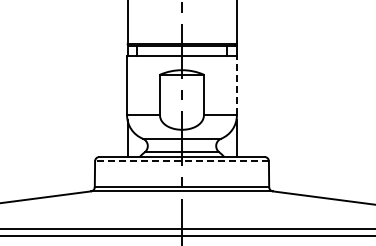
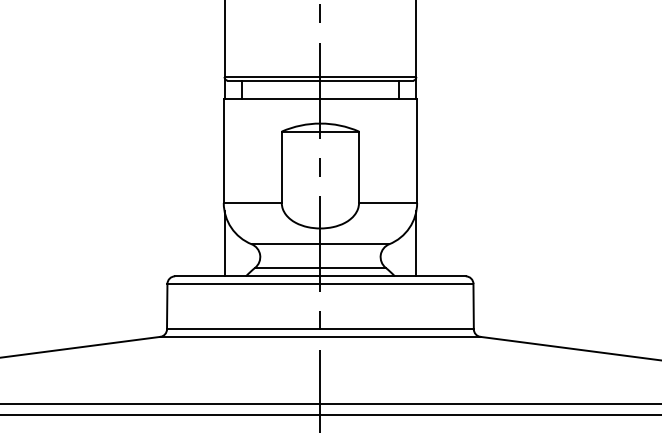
line: (236, 85) -> (416, 150), dashed -> solid
line: (182, 161) -> (321, 284), dashed -> solid

